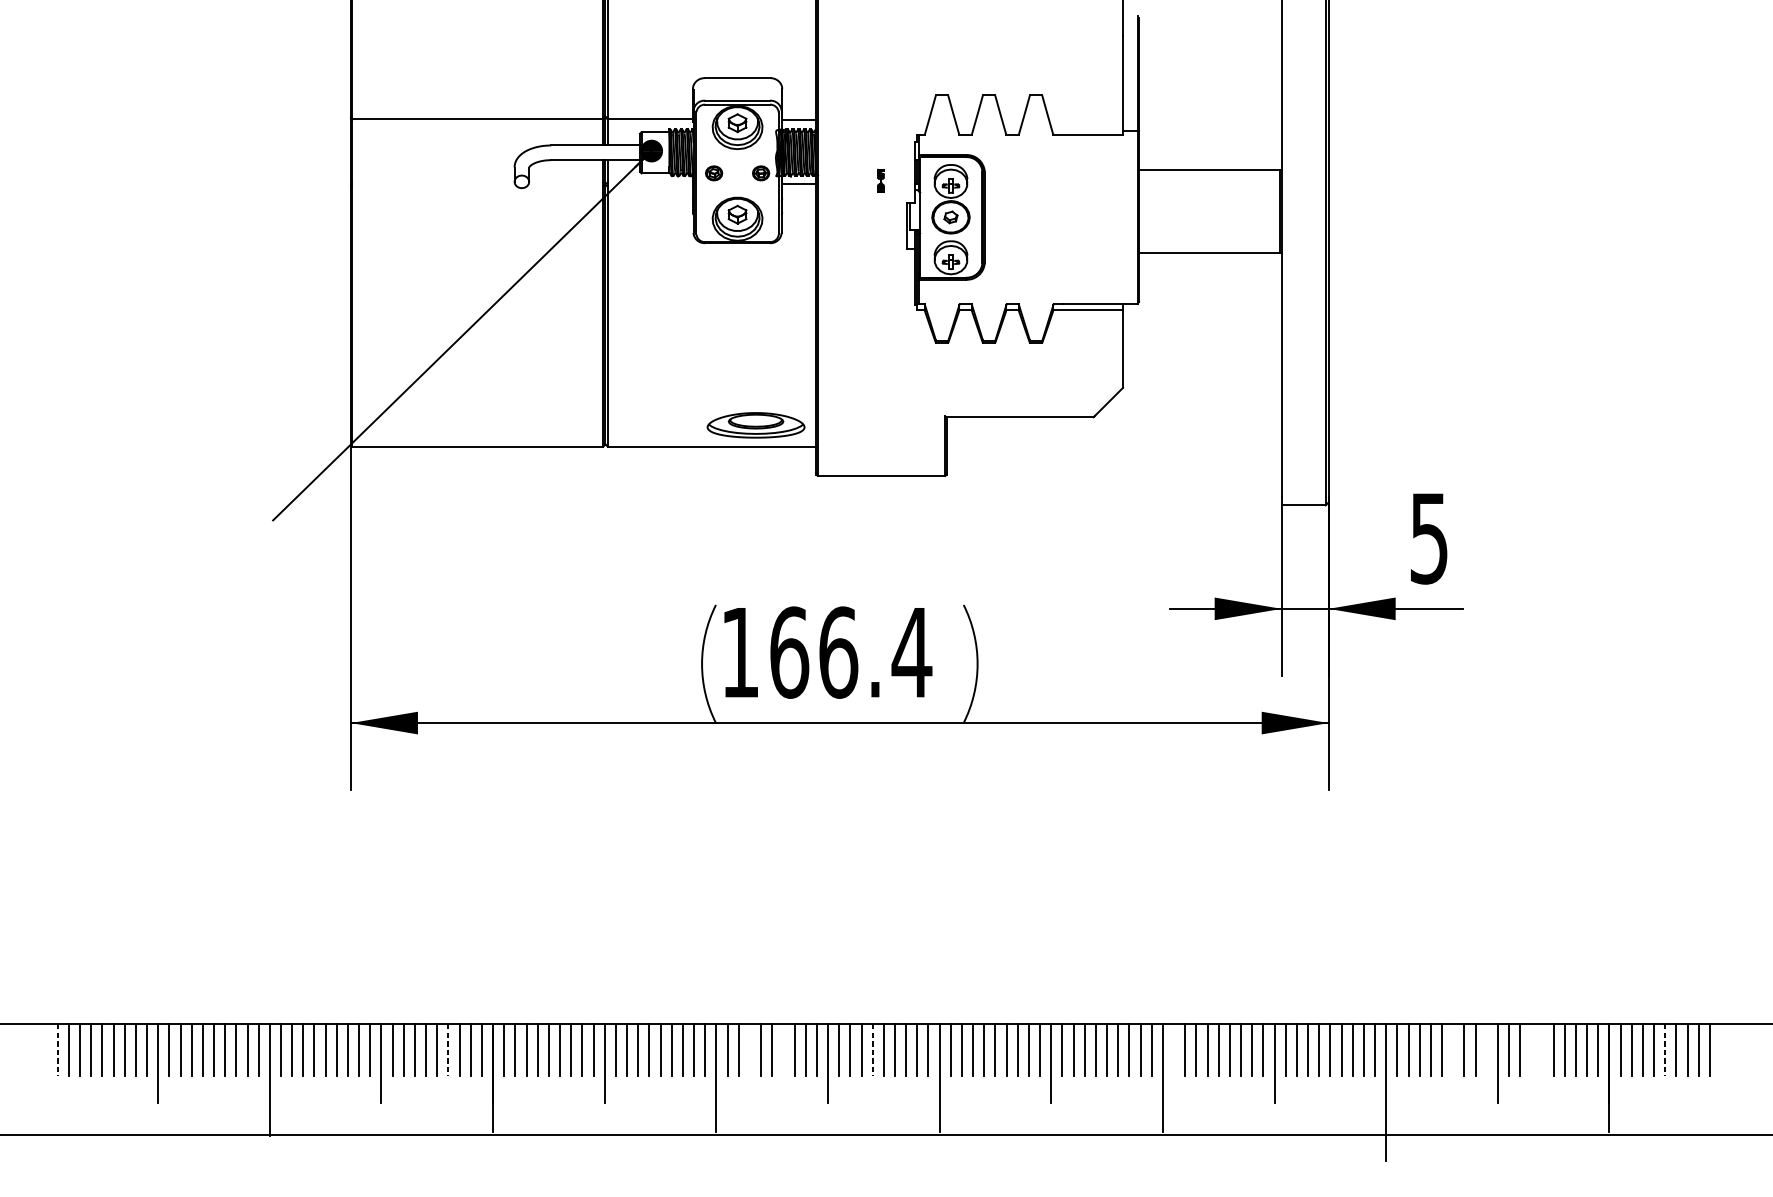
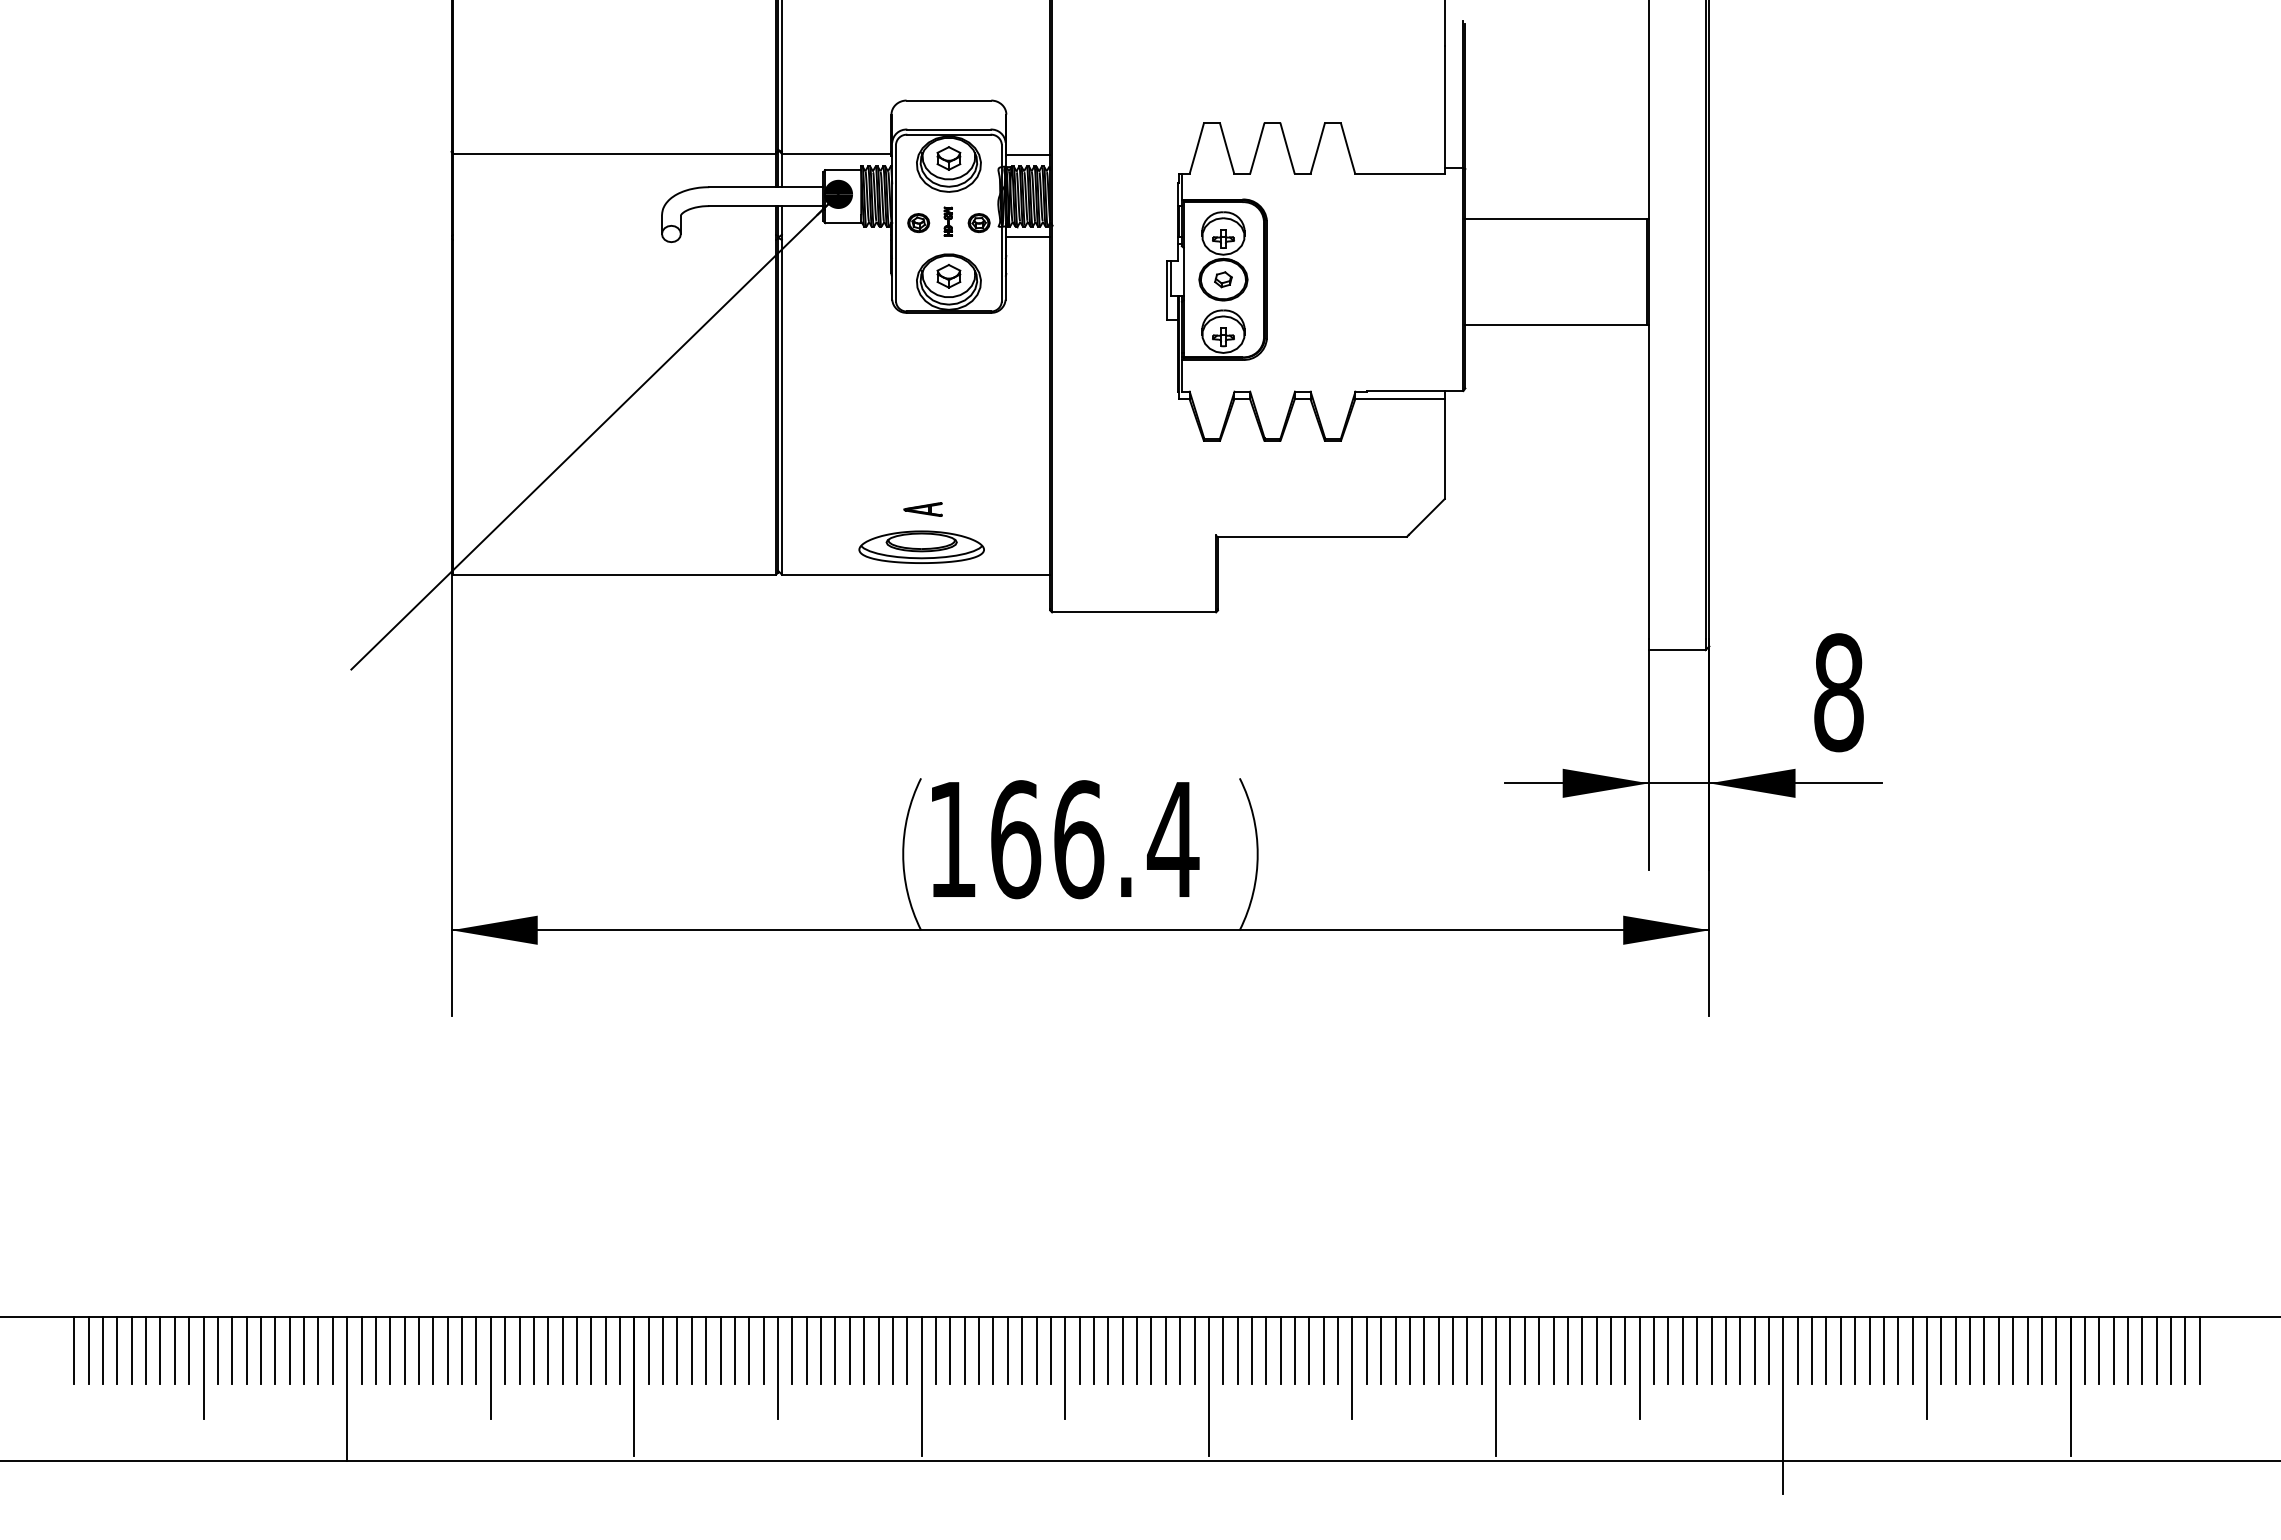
part: (880, 180) -> (947, 221), moved
part: (717, 396) -> (922, 509), added
part: (755, 424) -> (921, 546), moved
text: (1429, 538) -> (1838, 692), 5 -> 8
line: (749, 1049) -> (964, 1350), added
line: (783, 1049) -> (1007, 1350), added
line: (1174, 1049) -> (1510, 1350), added
line: (1453, 1049) -> (1869, 1350), added
line: (1486, 1049) -> (1912, 1350), added
line: (1531, 1049) -> (1970, 1350), added
line: (1542, 1049) -> (1984, 1350), added
line: (57, 1050) -> (74, 1351), dashed -> solid
line: (448, 1050) -> (576, 1351), dashed -> solid
line: (872, 1050) -> (1122, 1351), dashed -> solid
line: (1665, 1050) -> (2142, 1351), dashed -> solid

